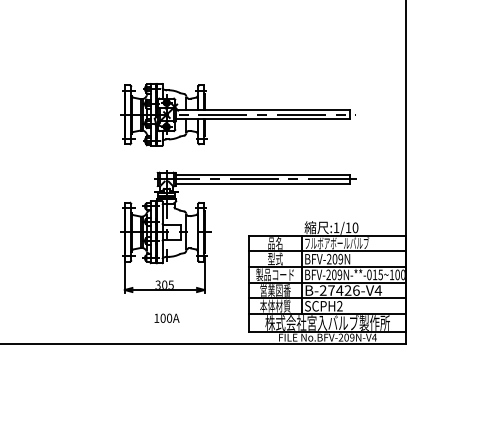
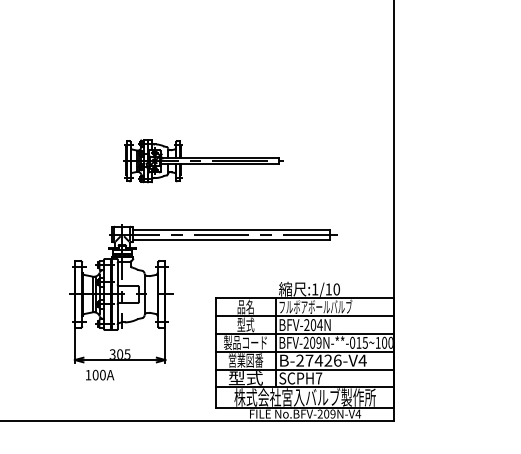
part: (237, 114) -> (202, 160), size x0.6
text: (340, 258) -> (319, 324), BFV-209N -> BFV-204N
text: (275, 305) -> (245, 377), 本体材質 -> 型式
text: (339, 305) -> (318, 377), SCPH2 -> SCPH7
text: (166, 317) -> (99, 374), moved

